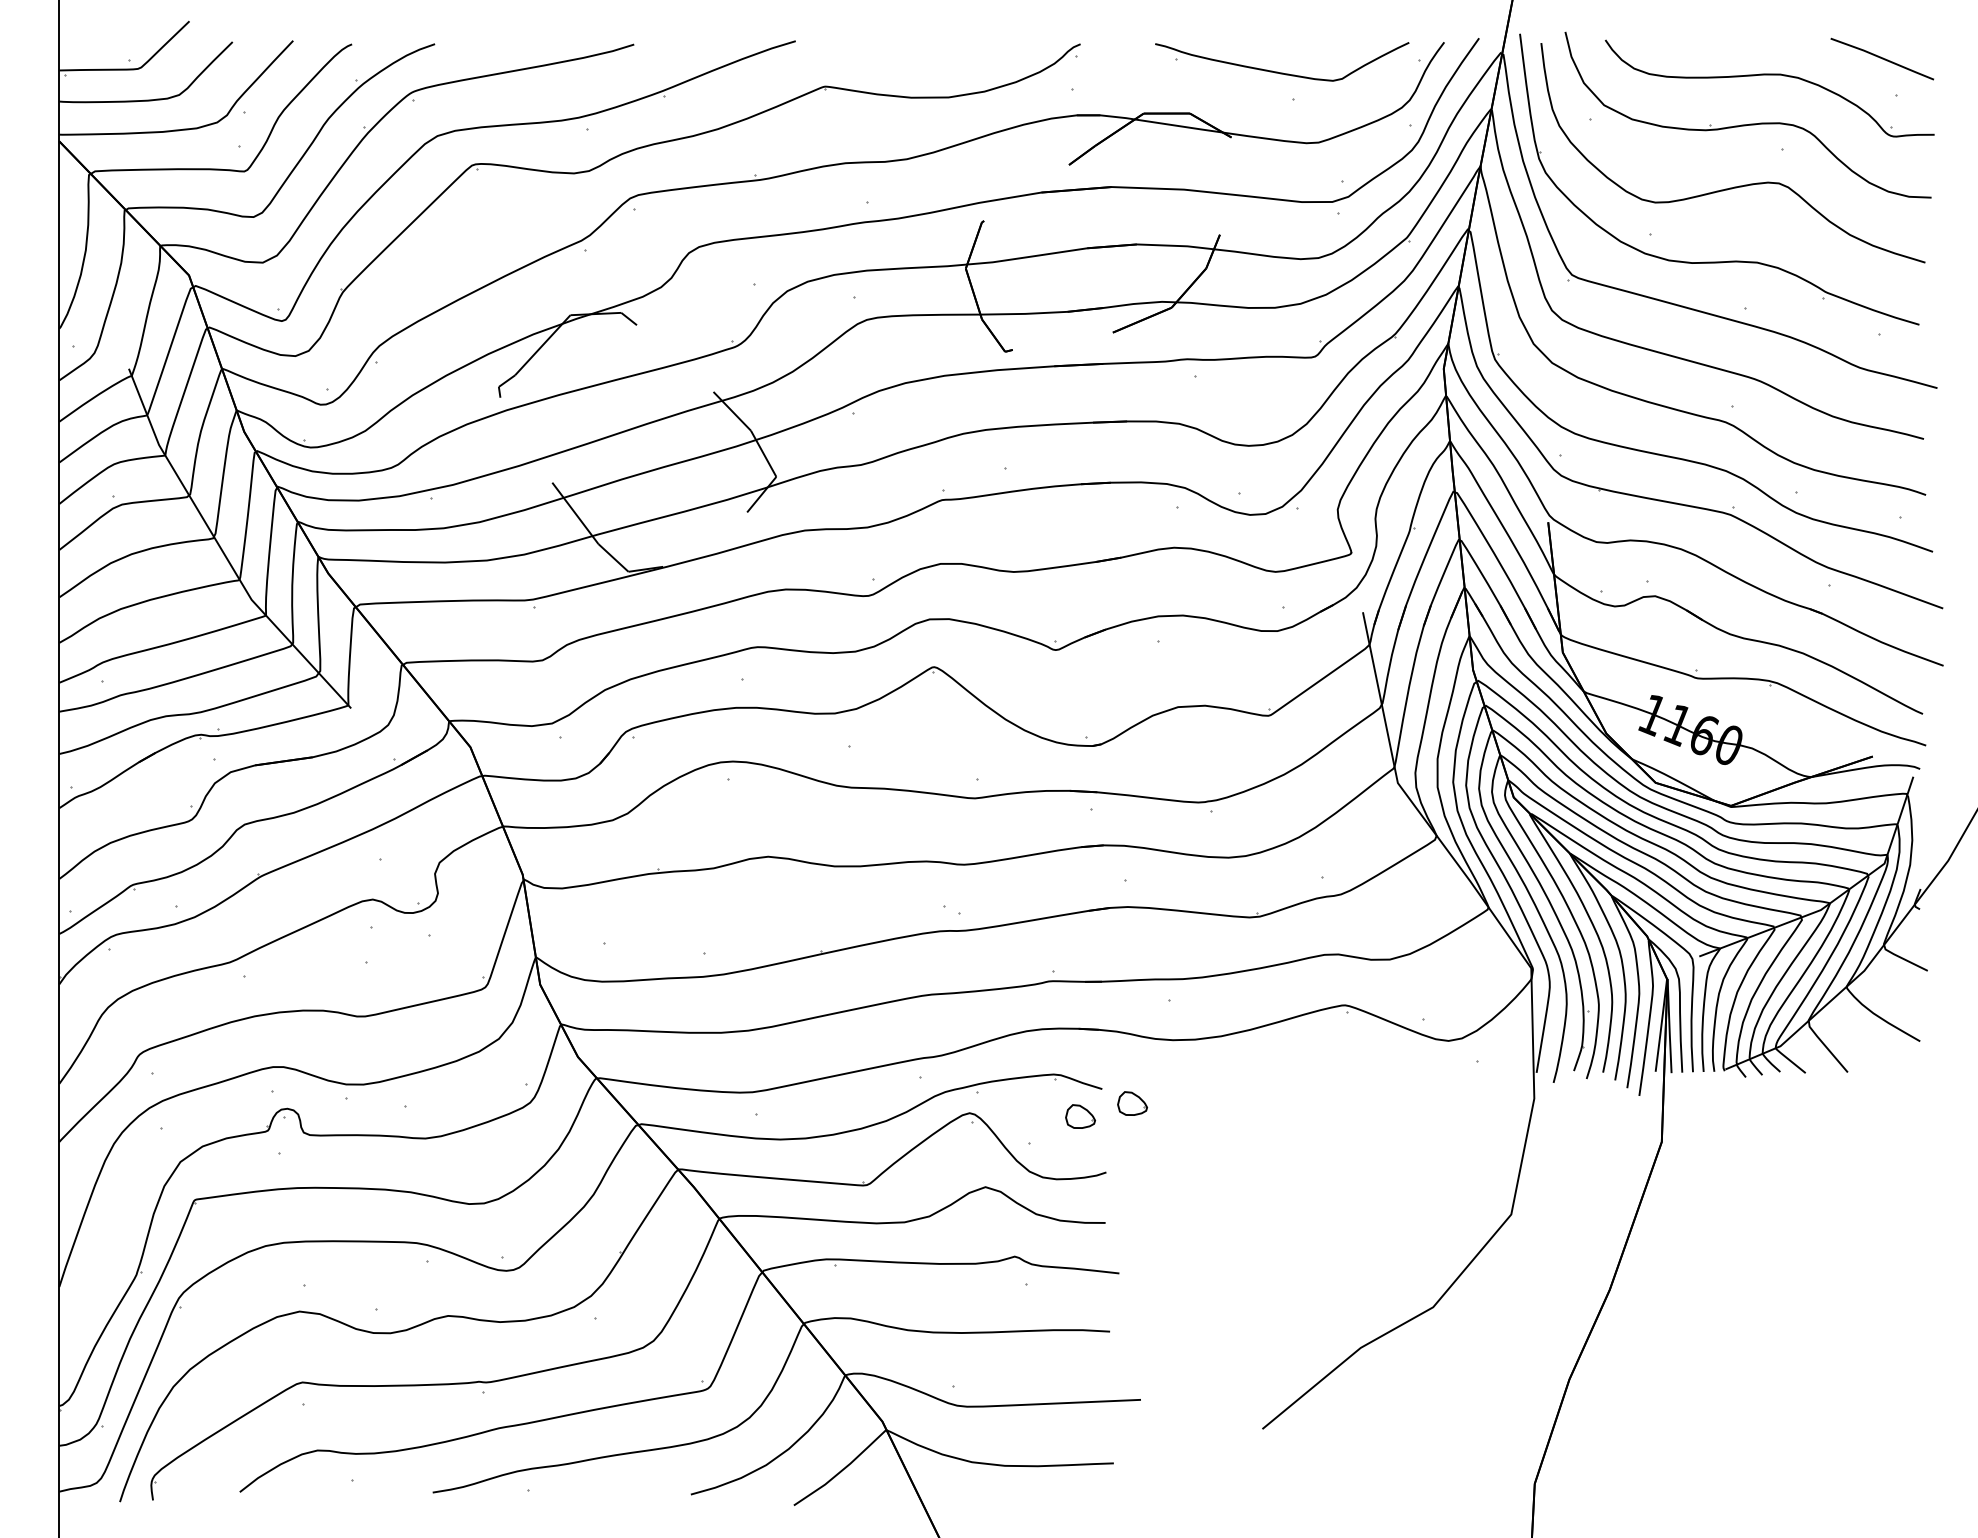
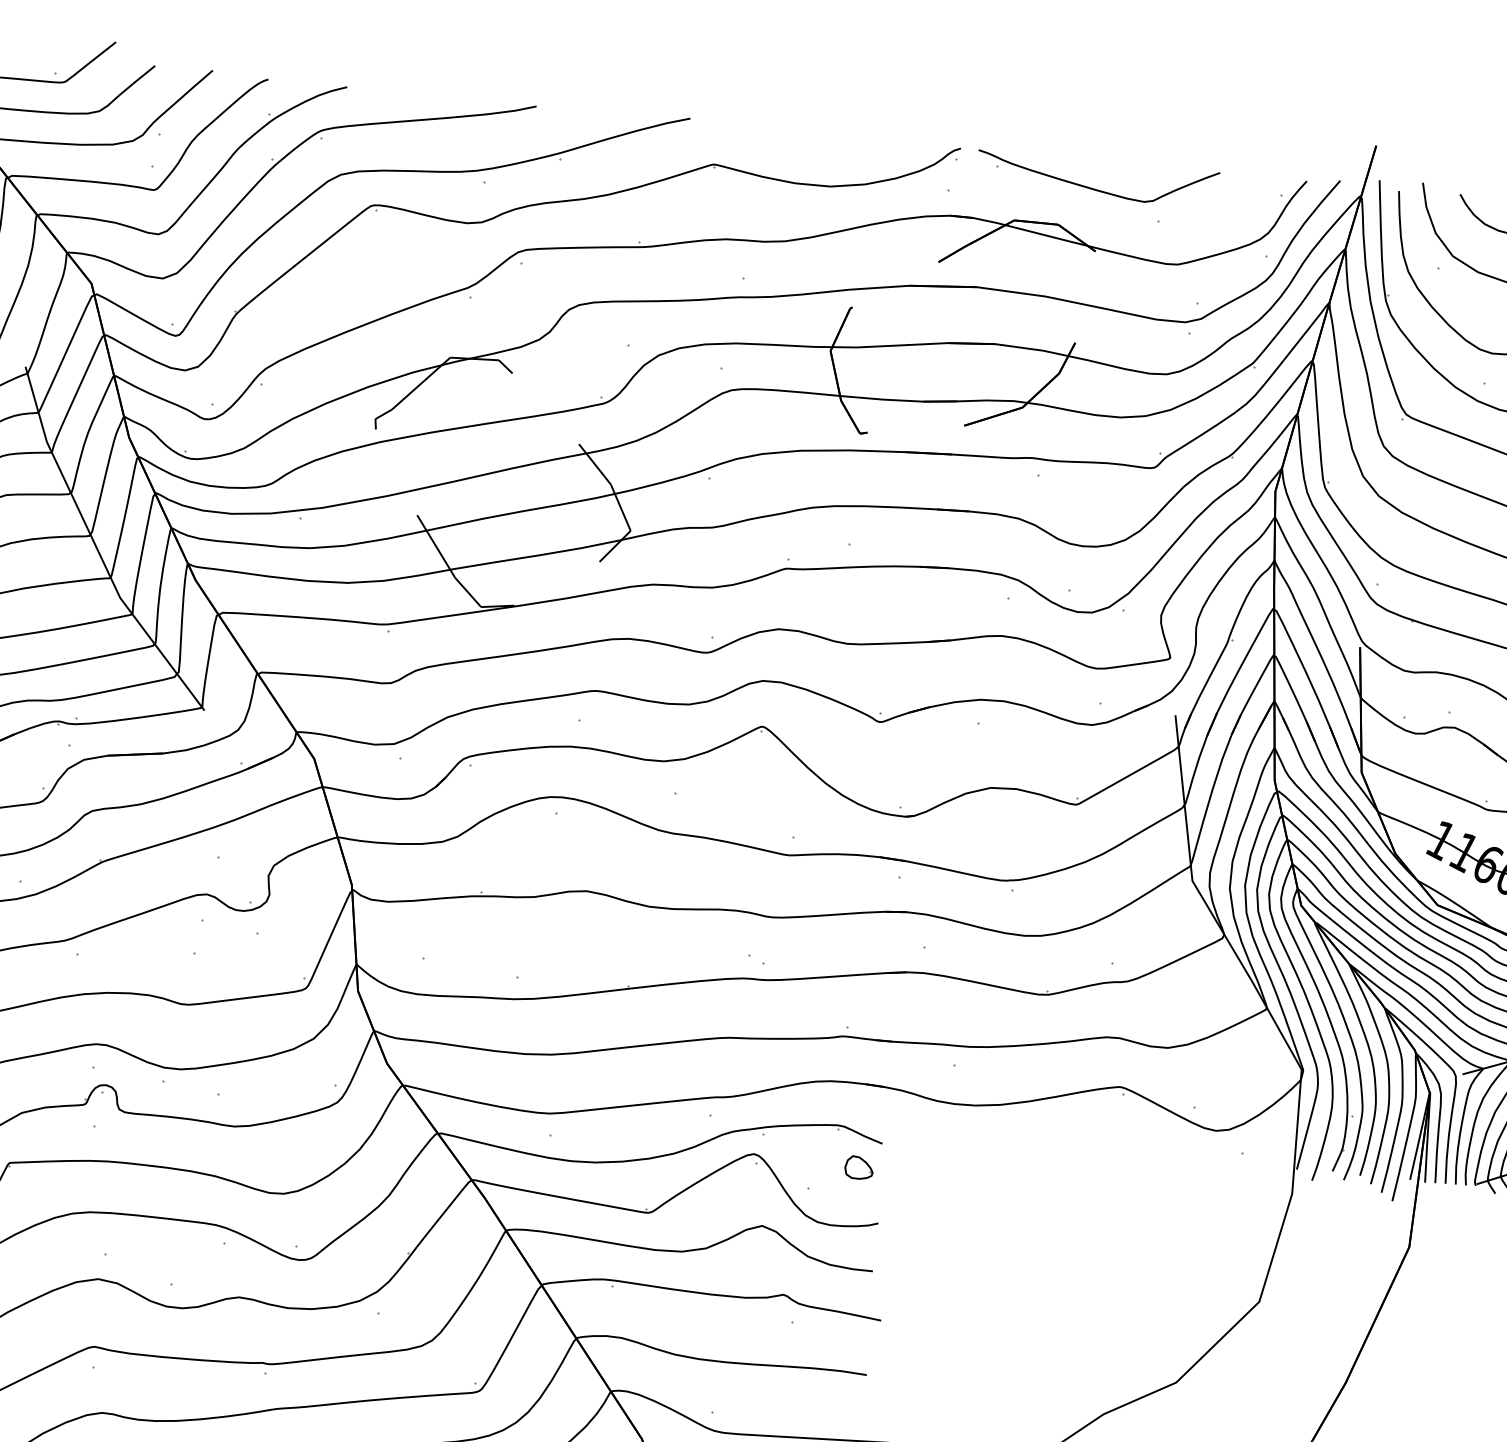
part: (1282, 72) -> (1096, 189), moved
part: (1132, 1103) -> (909, 1160), removed

